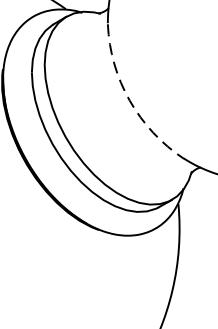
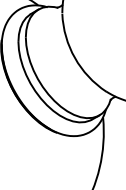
arc: (128, 101) -> (74, 58), dashed -> solid

